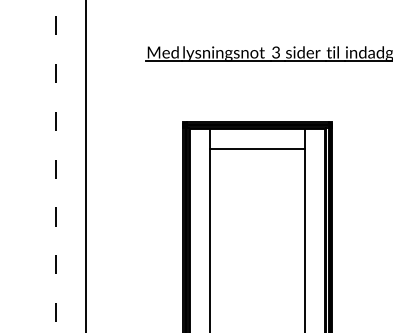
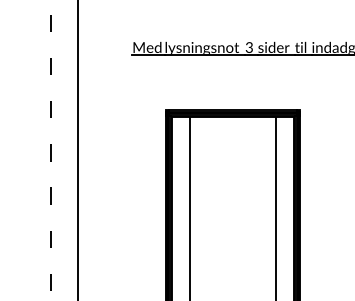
line: (257, 148) -> (232, 134), removed

